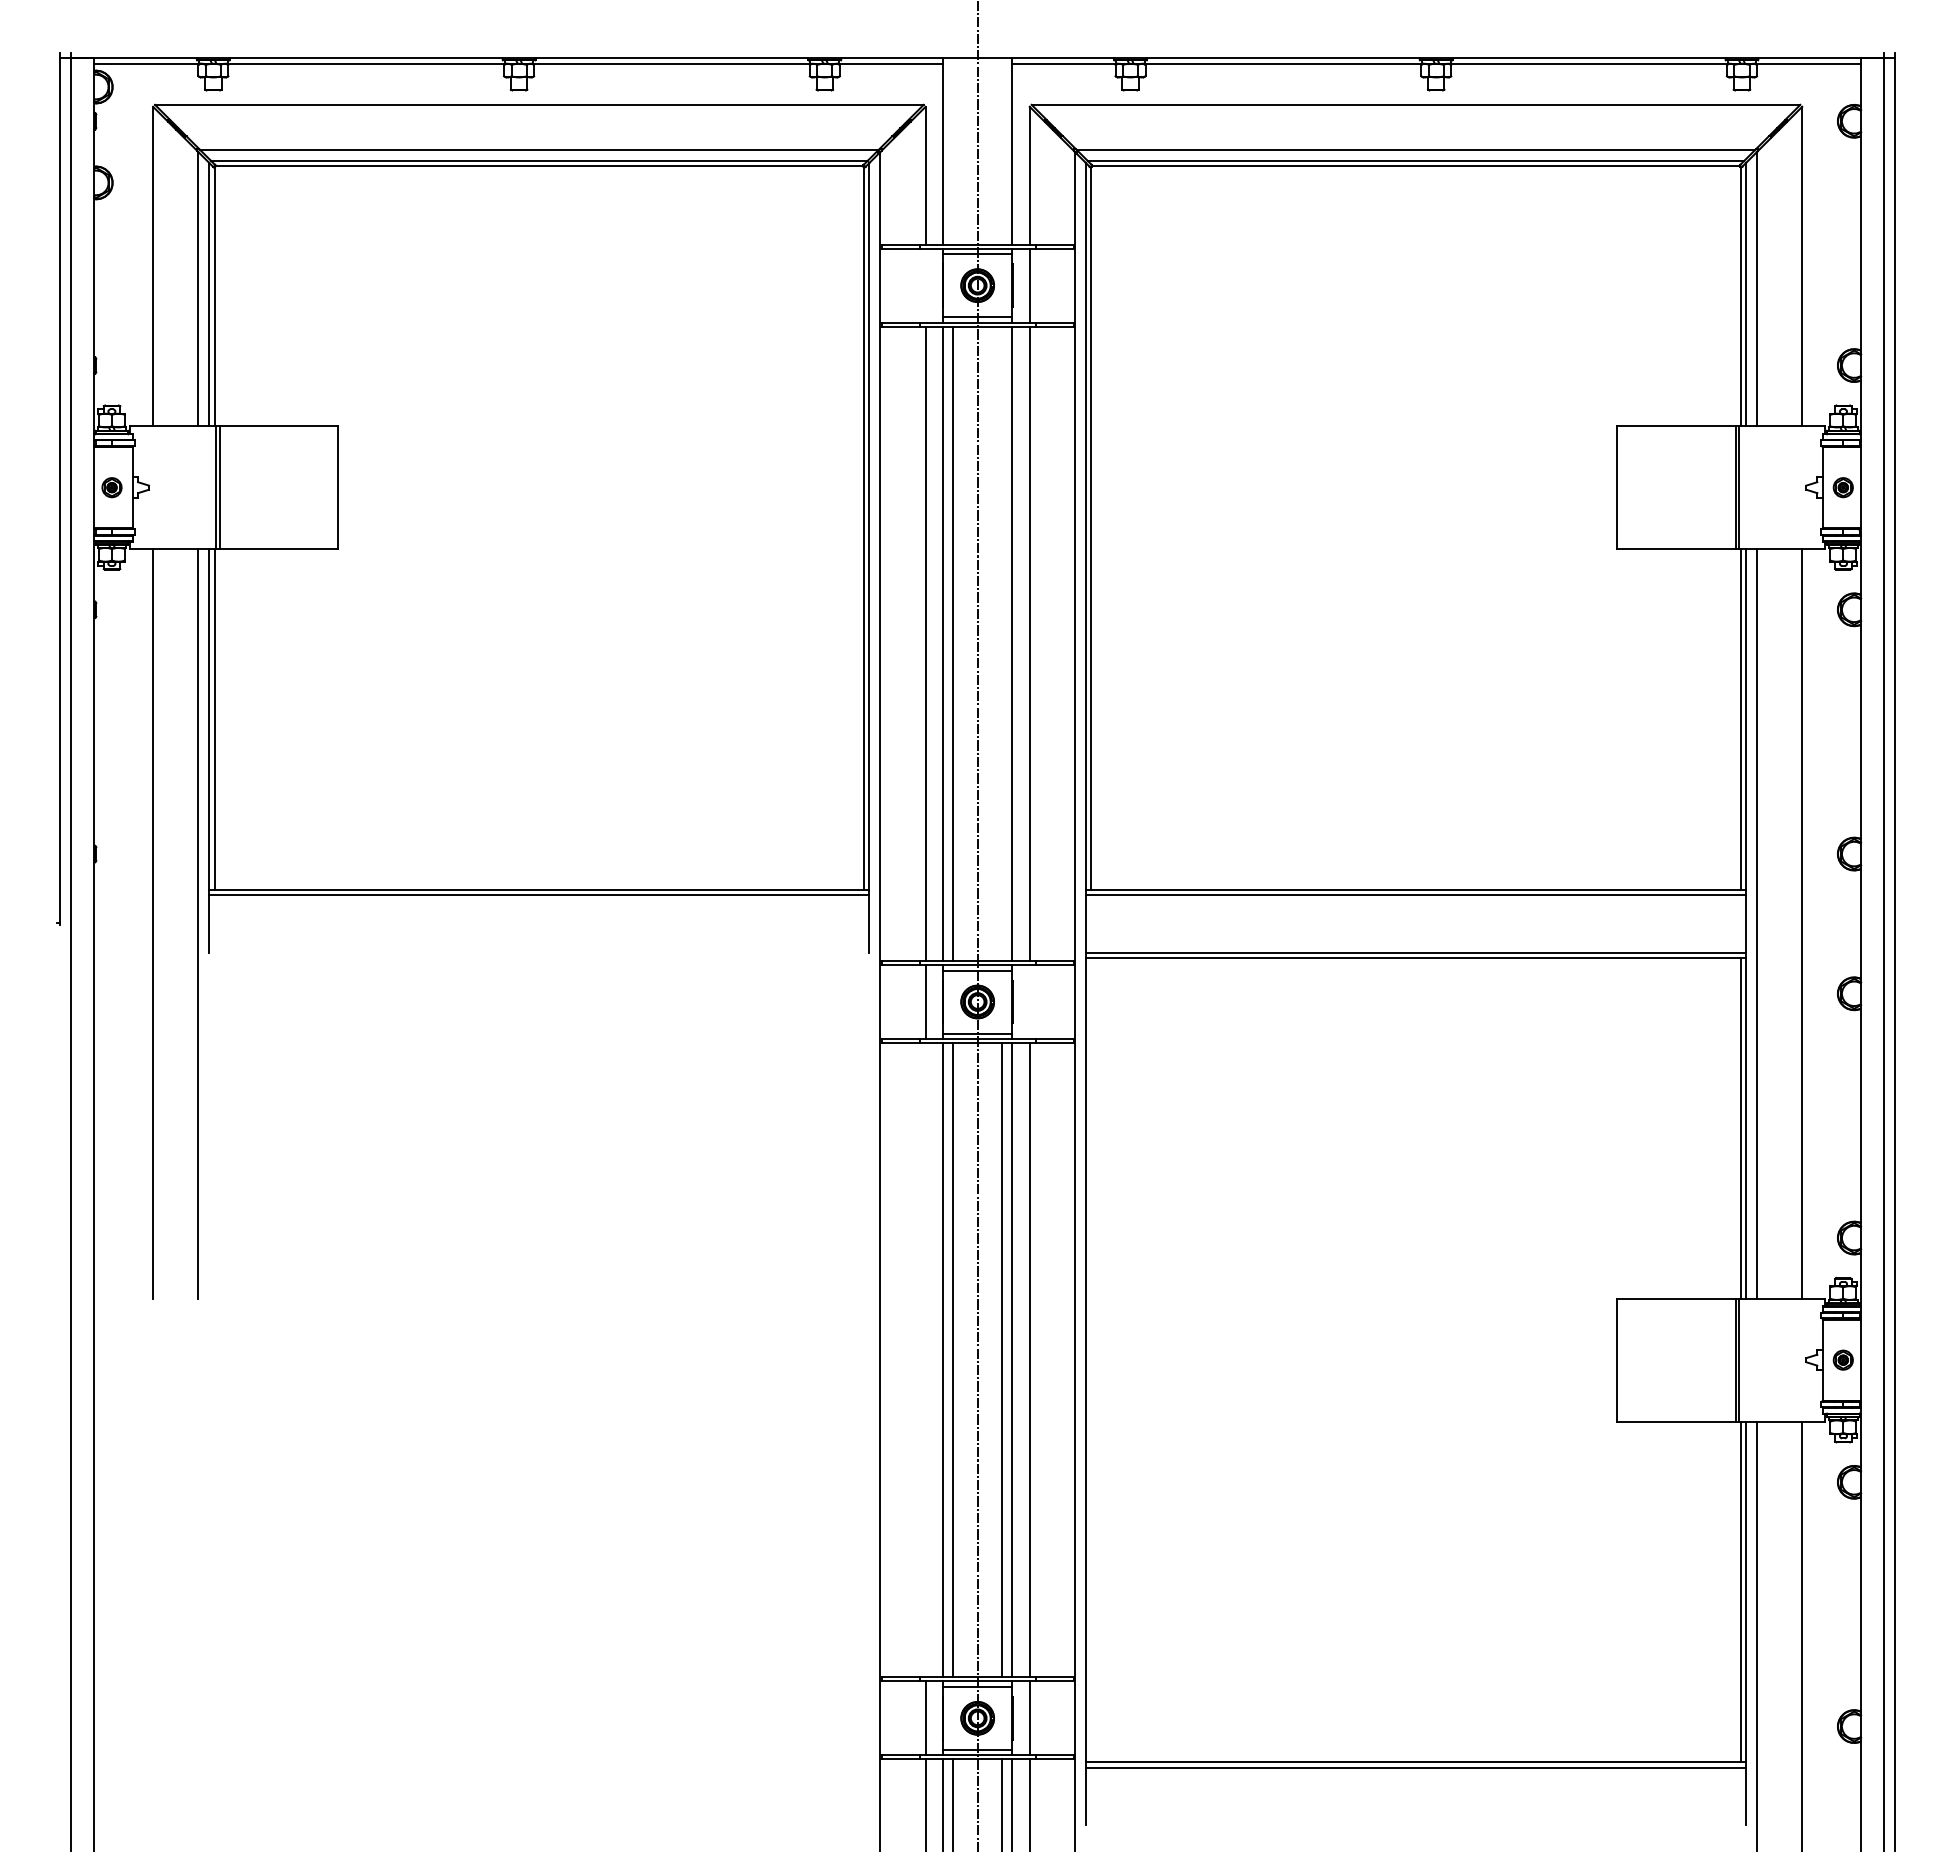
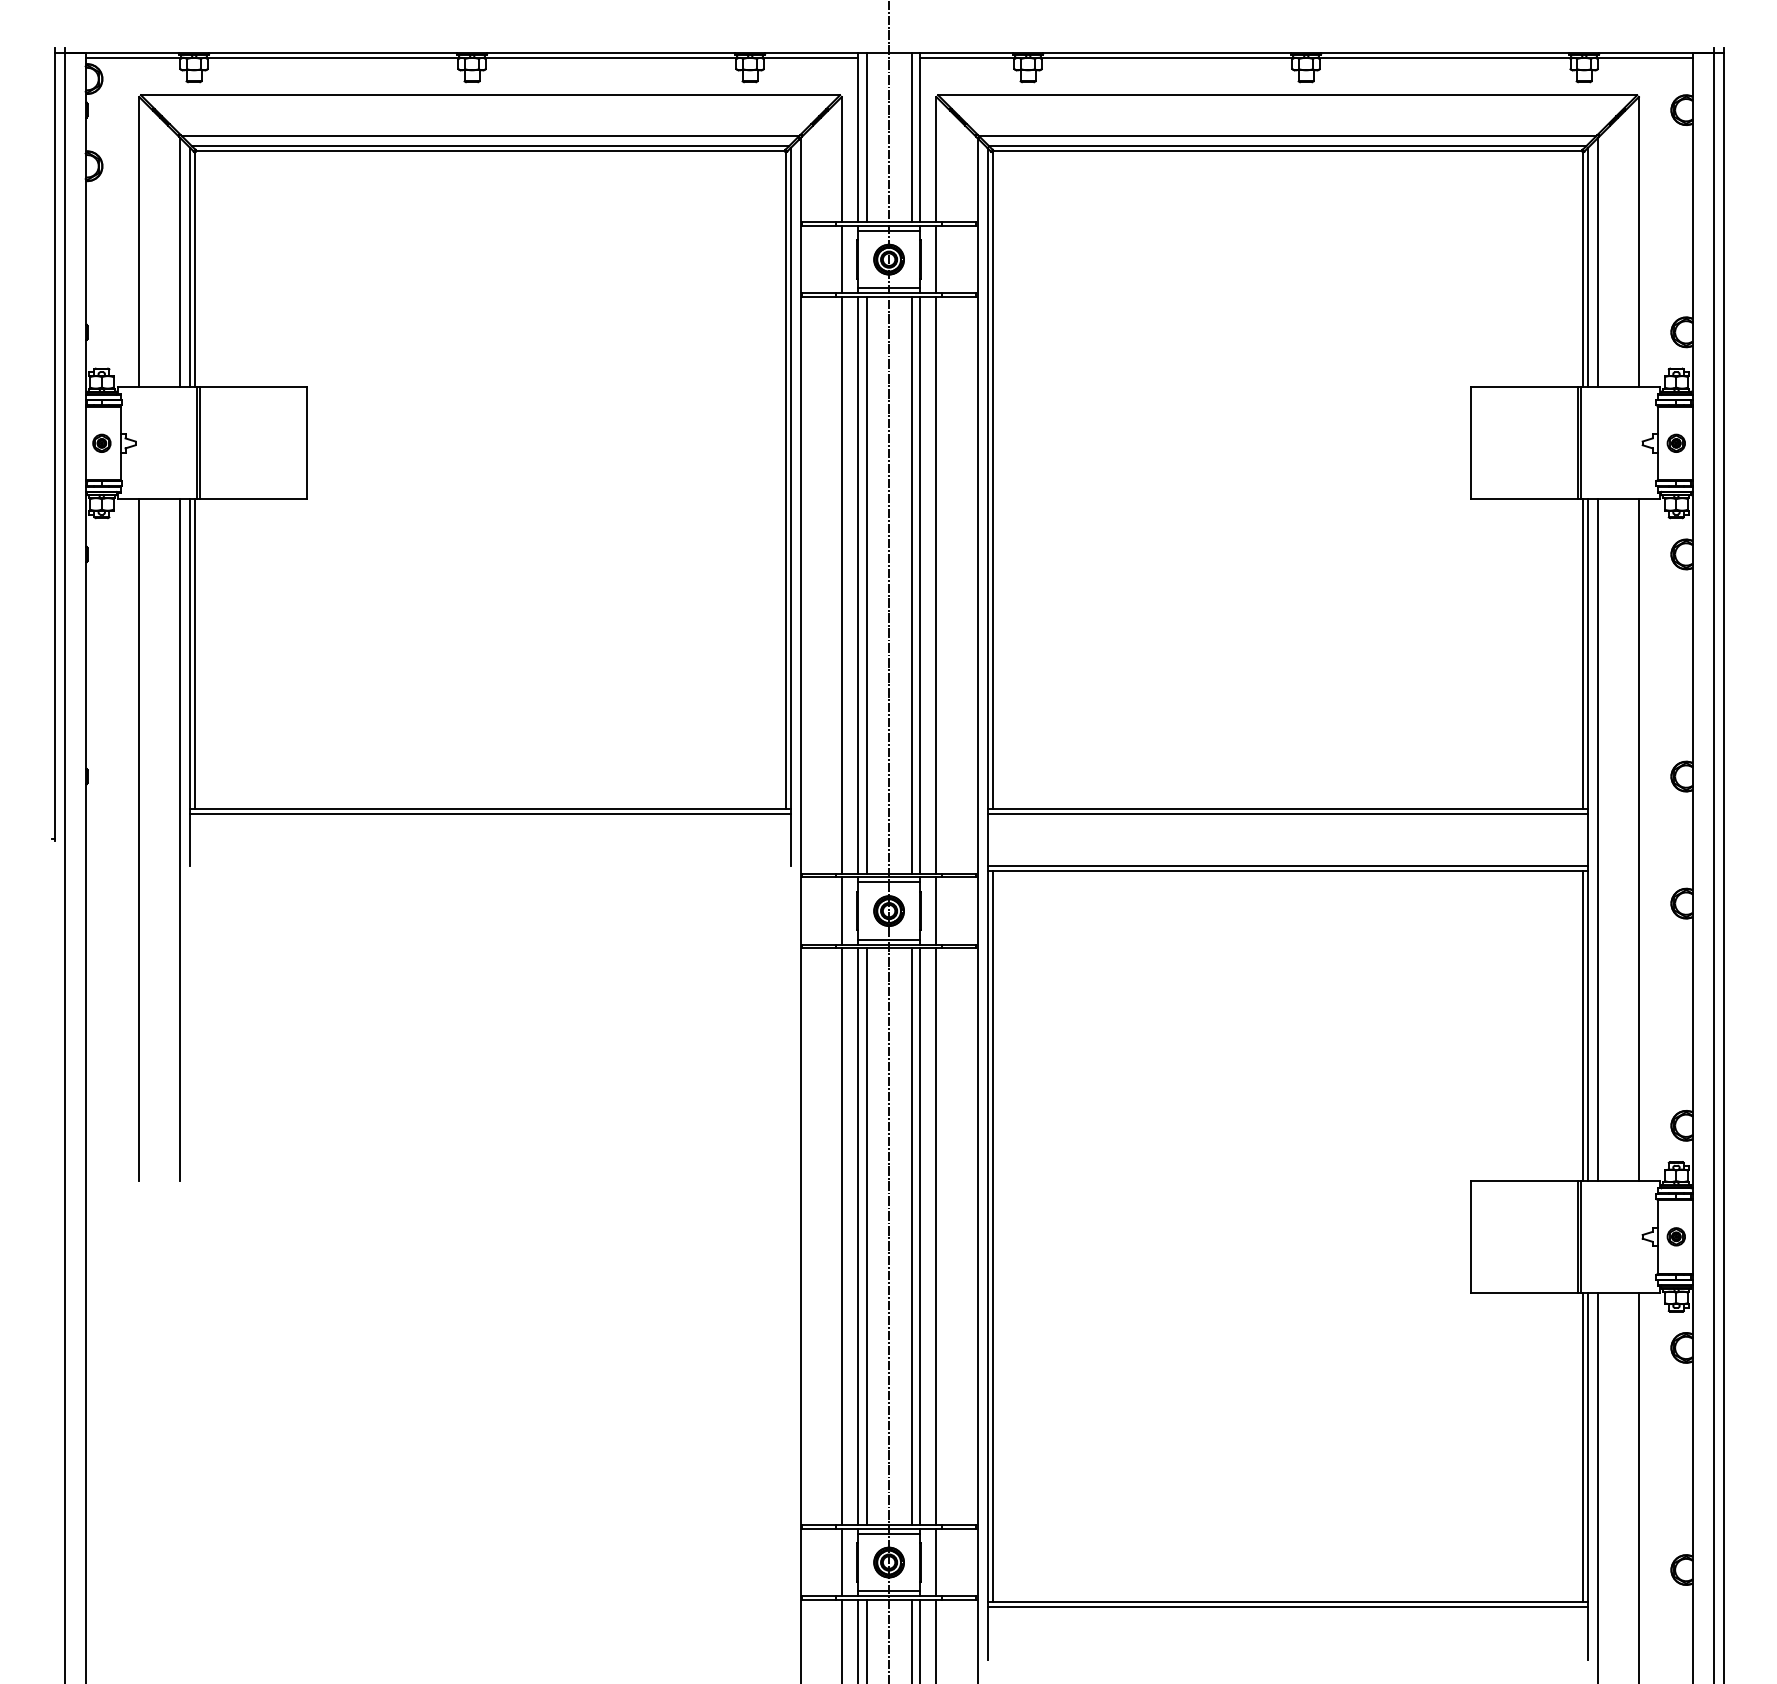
line: (953, 151) -> (867, 137), added
line: (1002, 151) -> (911, 137), added
line: (925, 285) -> (841, 259), added
line: (1002, 643) -> (911, 585), added
line: (1029, 1001) -> (936, 910), added
line: (925, 1360) -> (841, 1237), added
line: (1091, 1360) -> (992, 1237), added

